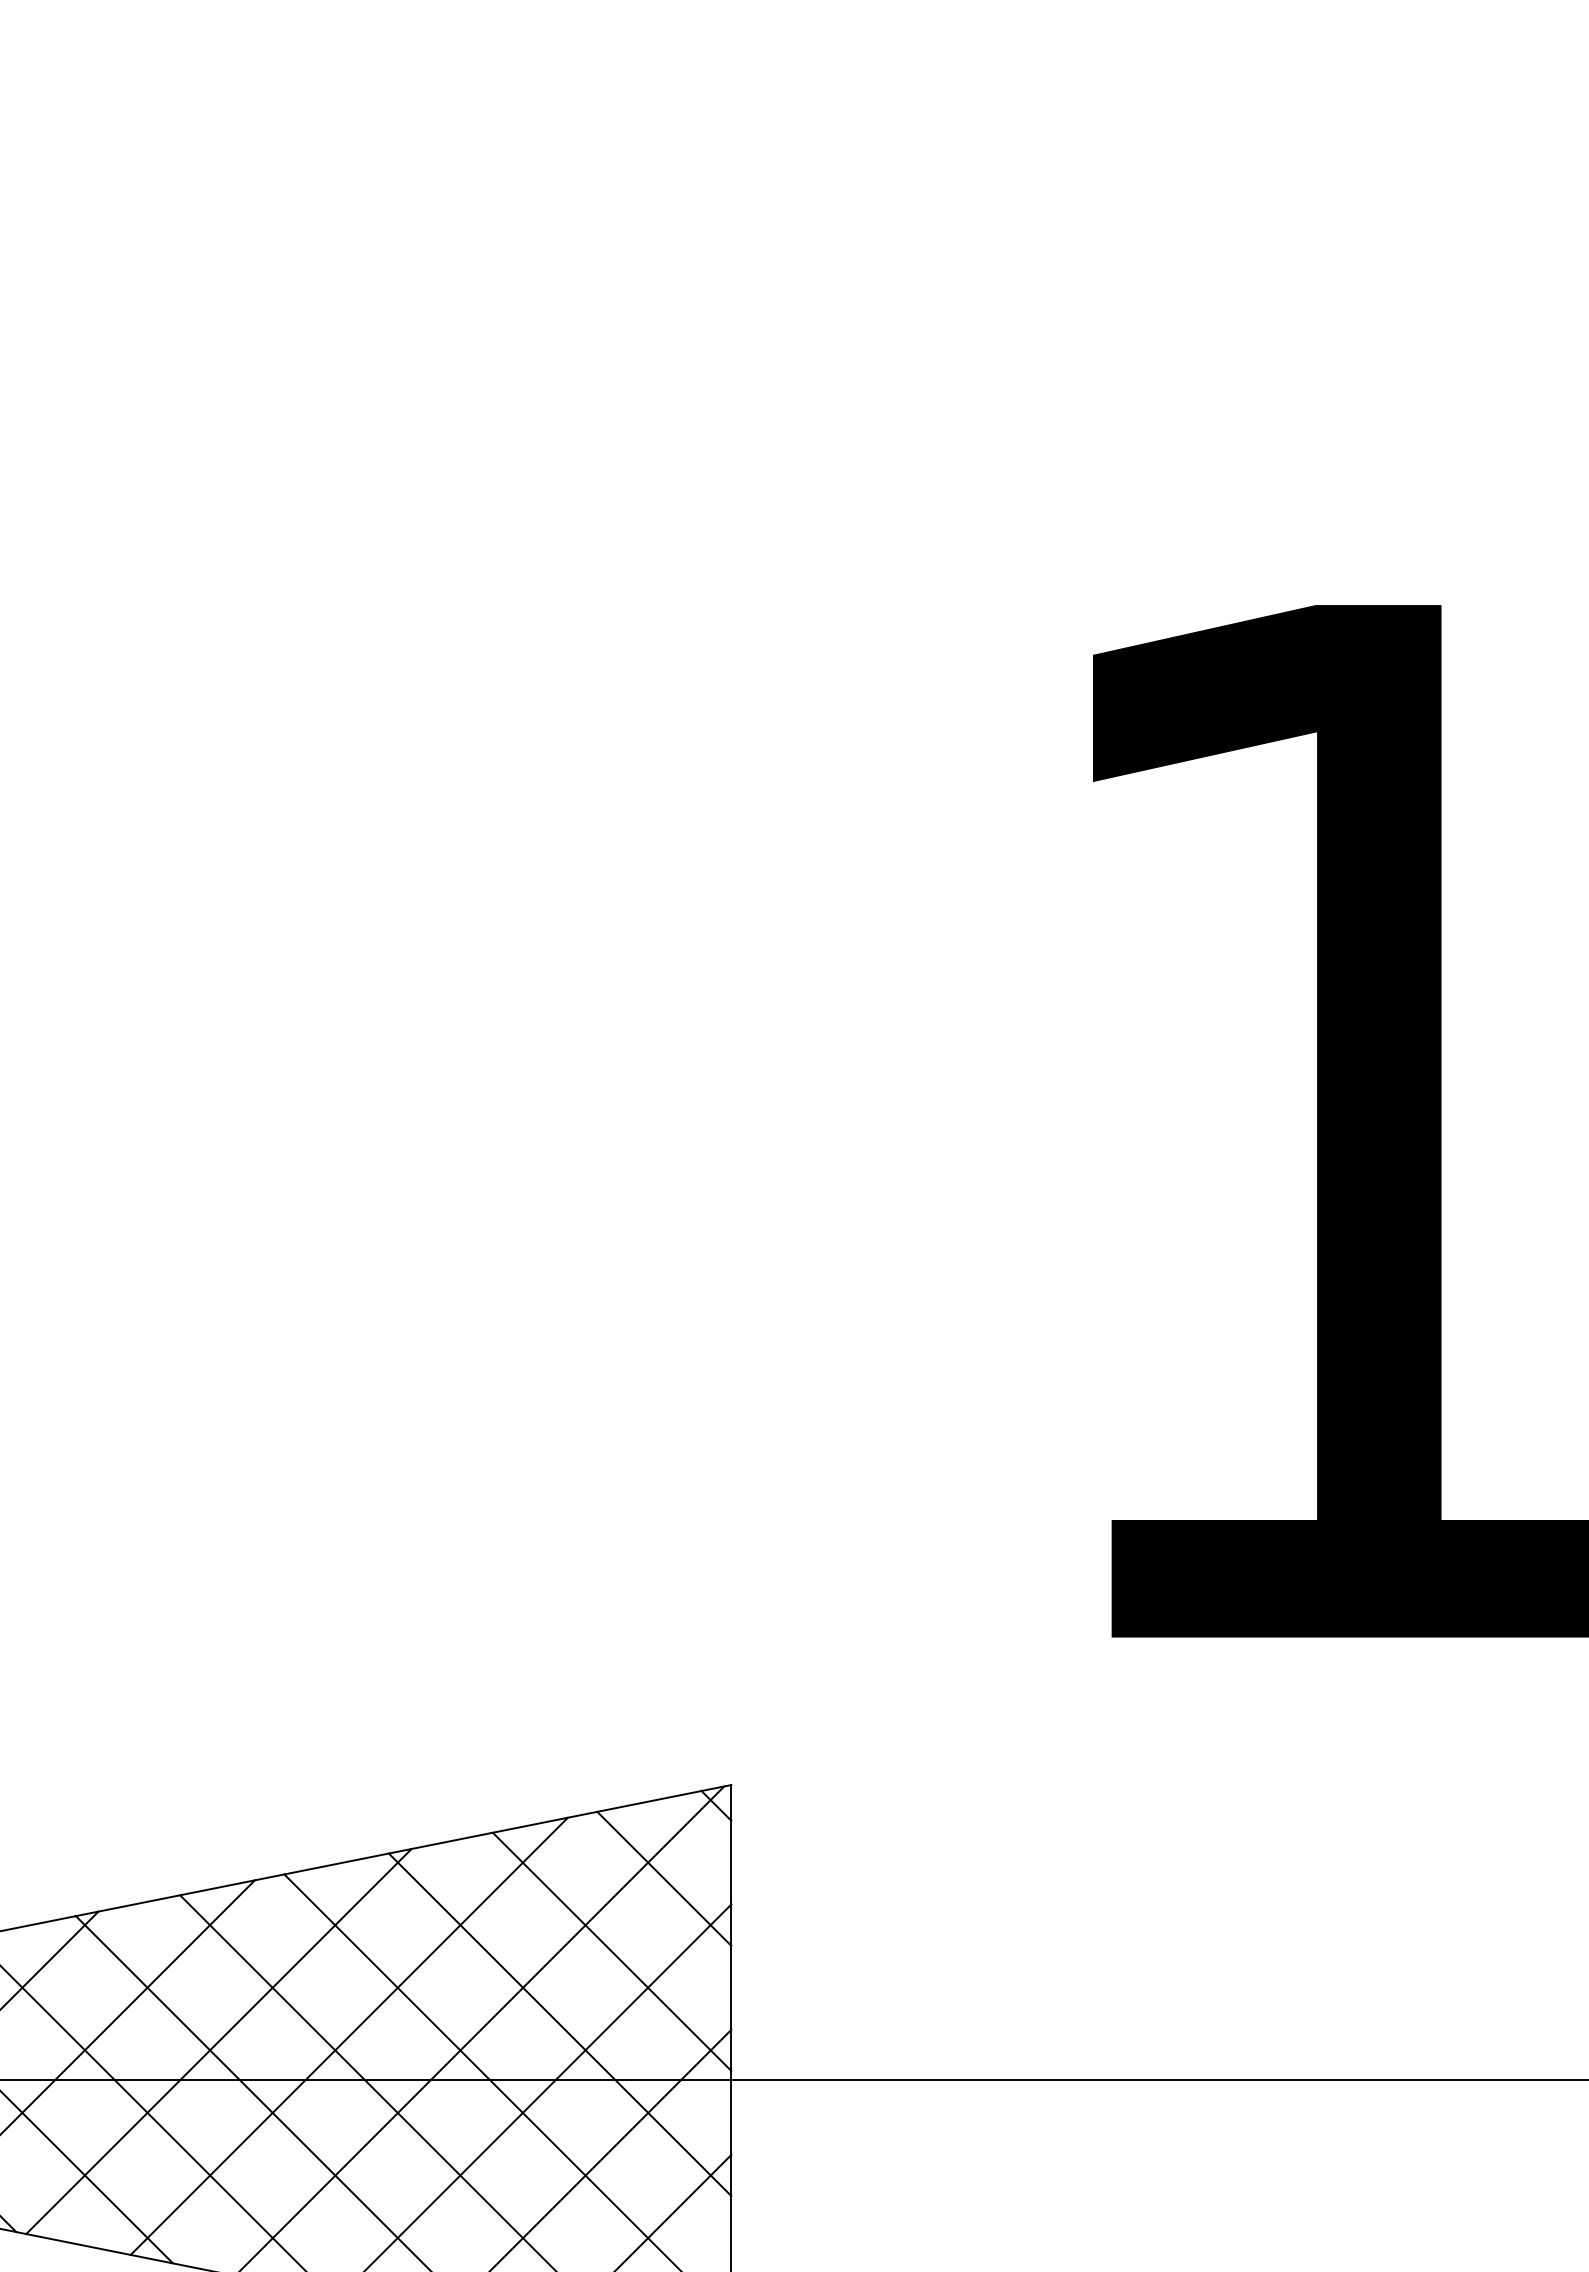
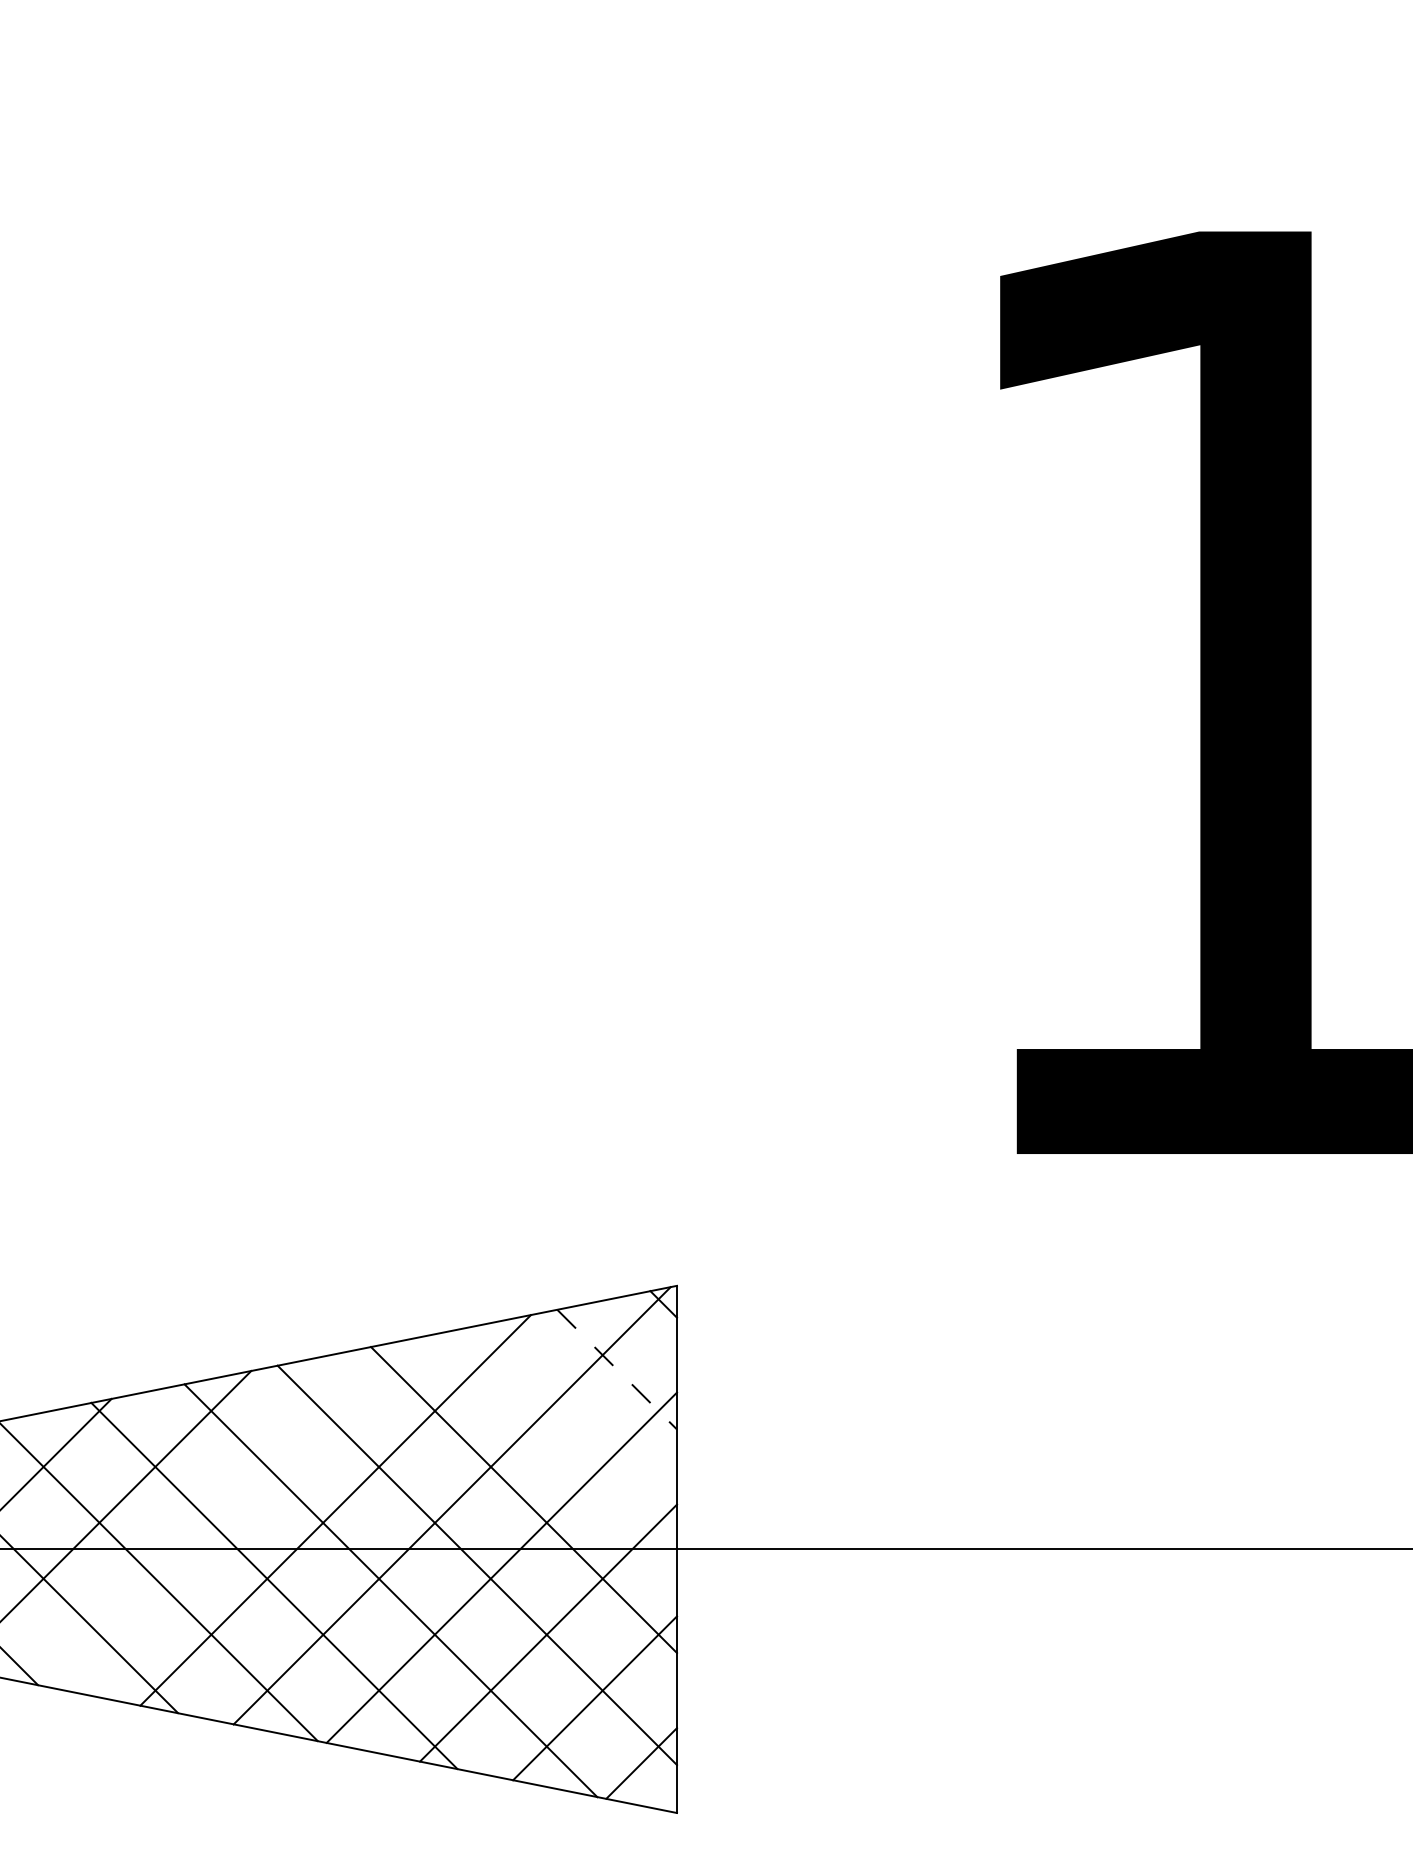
line: (664, 1878) -> (617, 1369), solid -> dashed
line: (611, 1951) -> (569, 1434), removed
line: (218, 2041) -> (218, 1514), removed

